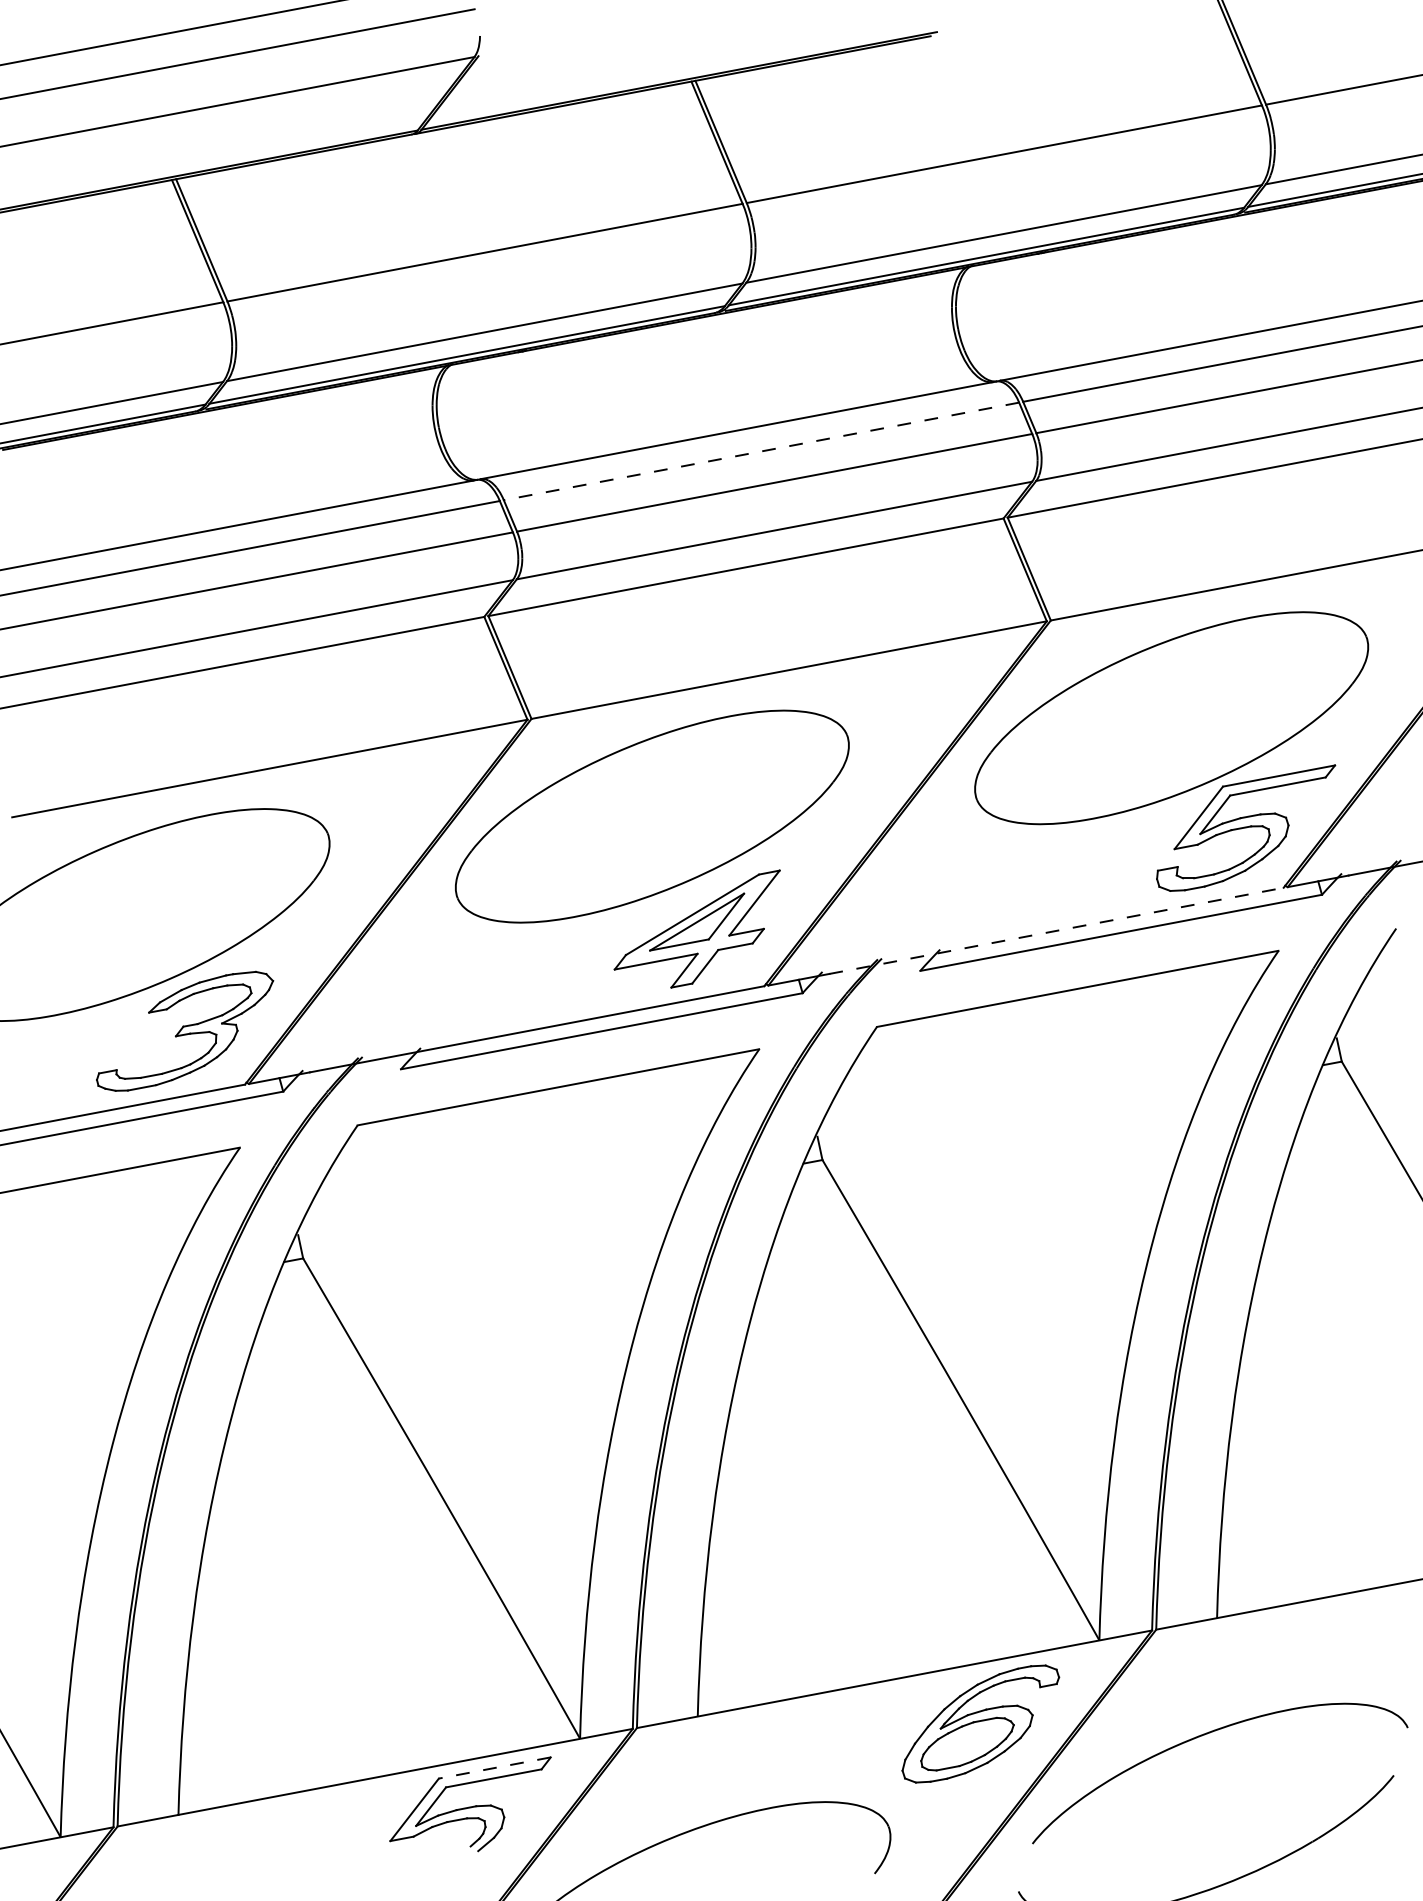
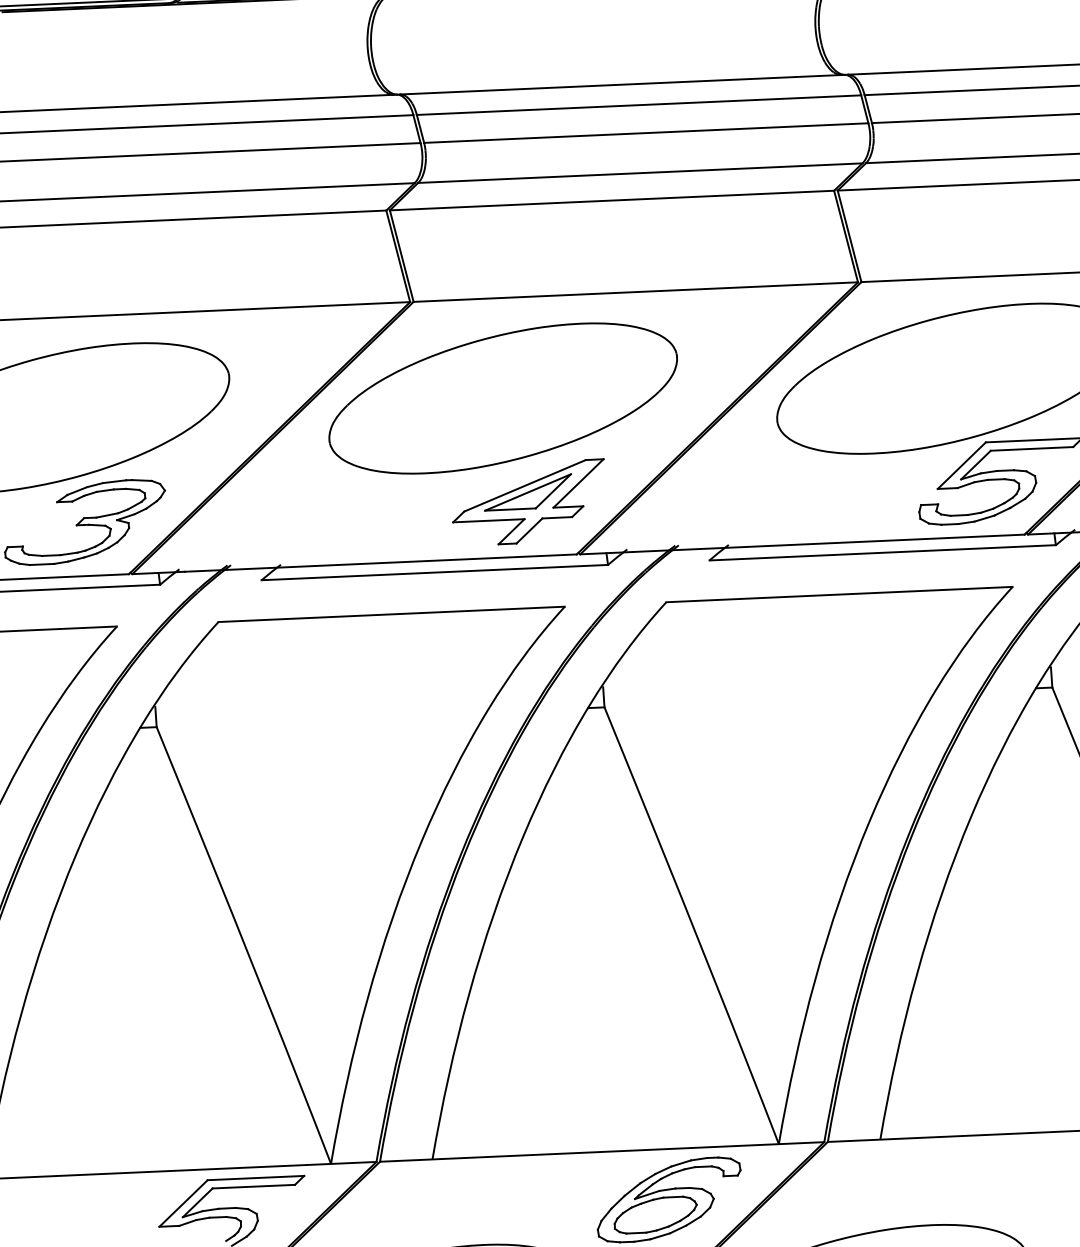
line: (761, 451) -> (639, 105), dashed -> solid
line: (1057, 930) -> (829, 543), dashed -> solid
line: (494, 1767) -> (255, 1177), dashed -> solid

